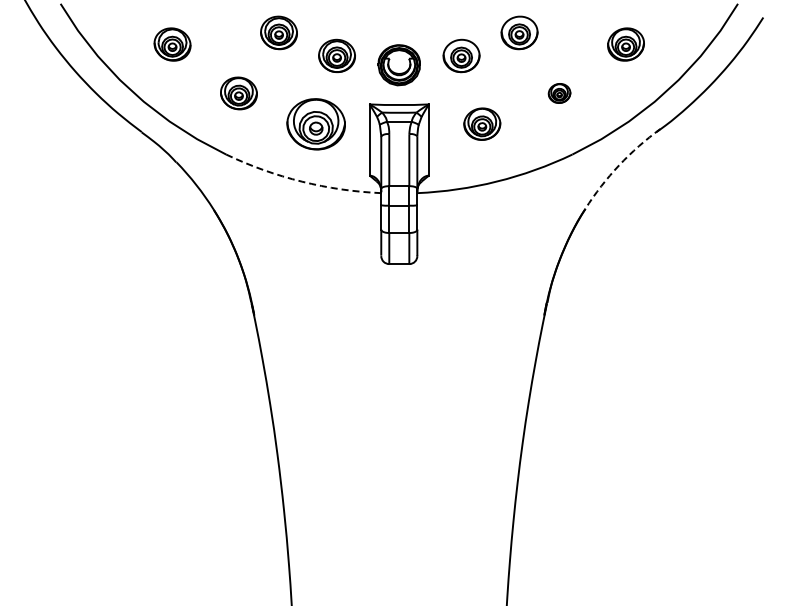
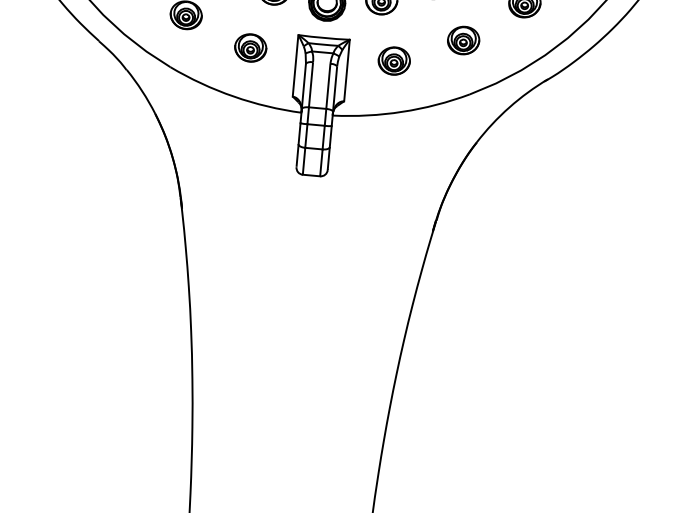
part: (559, 93) -> (463, 40), size x1.67
part: (316, 123) -> (250, 47), size x0.62
arc: (619, 165) -> (509, 107), dashed -> solid
arc: (302, 181) -> (234, 96), dashed -> solid

